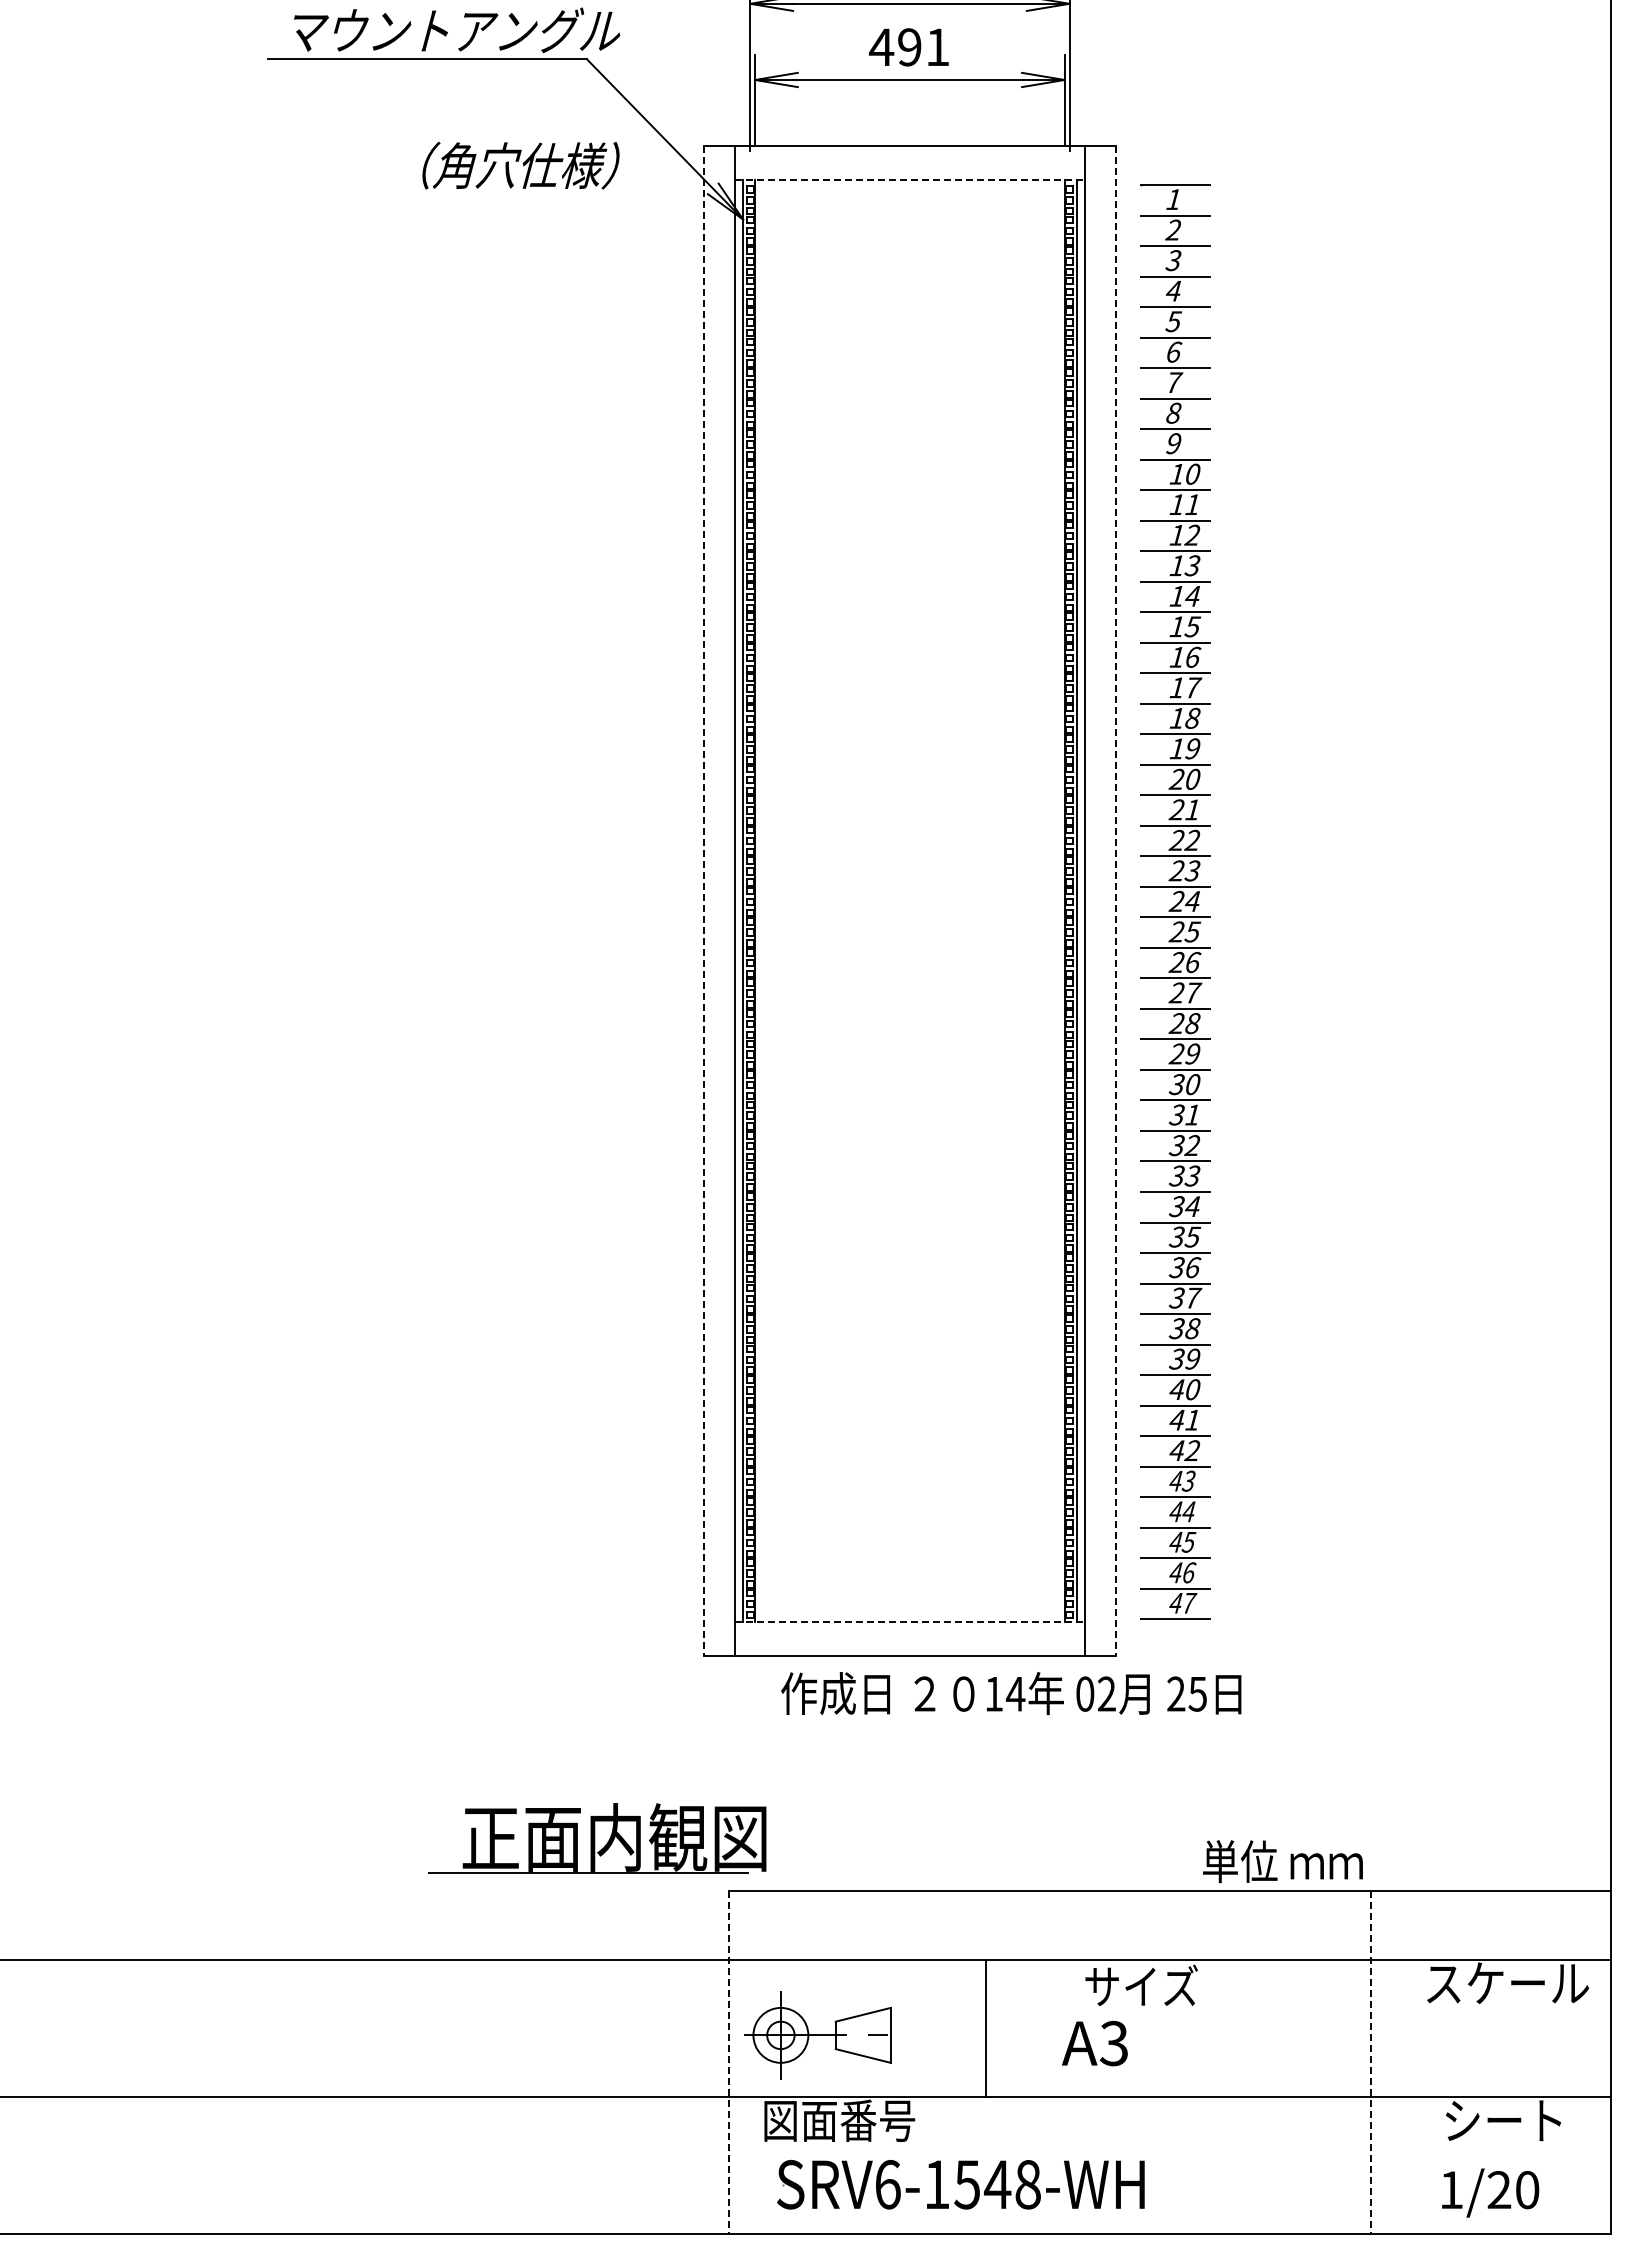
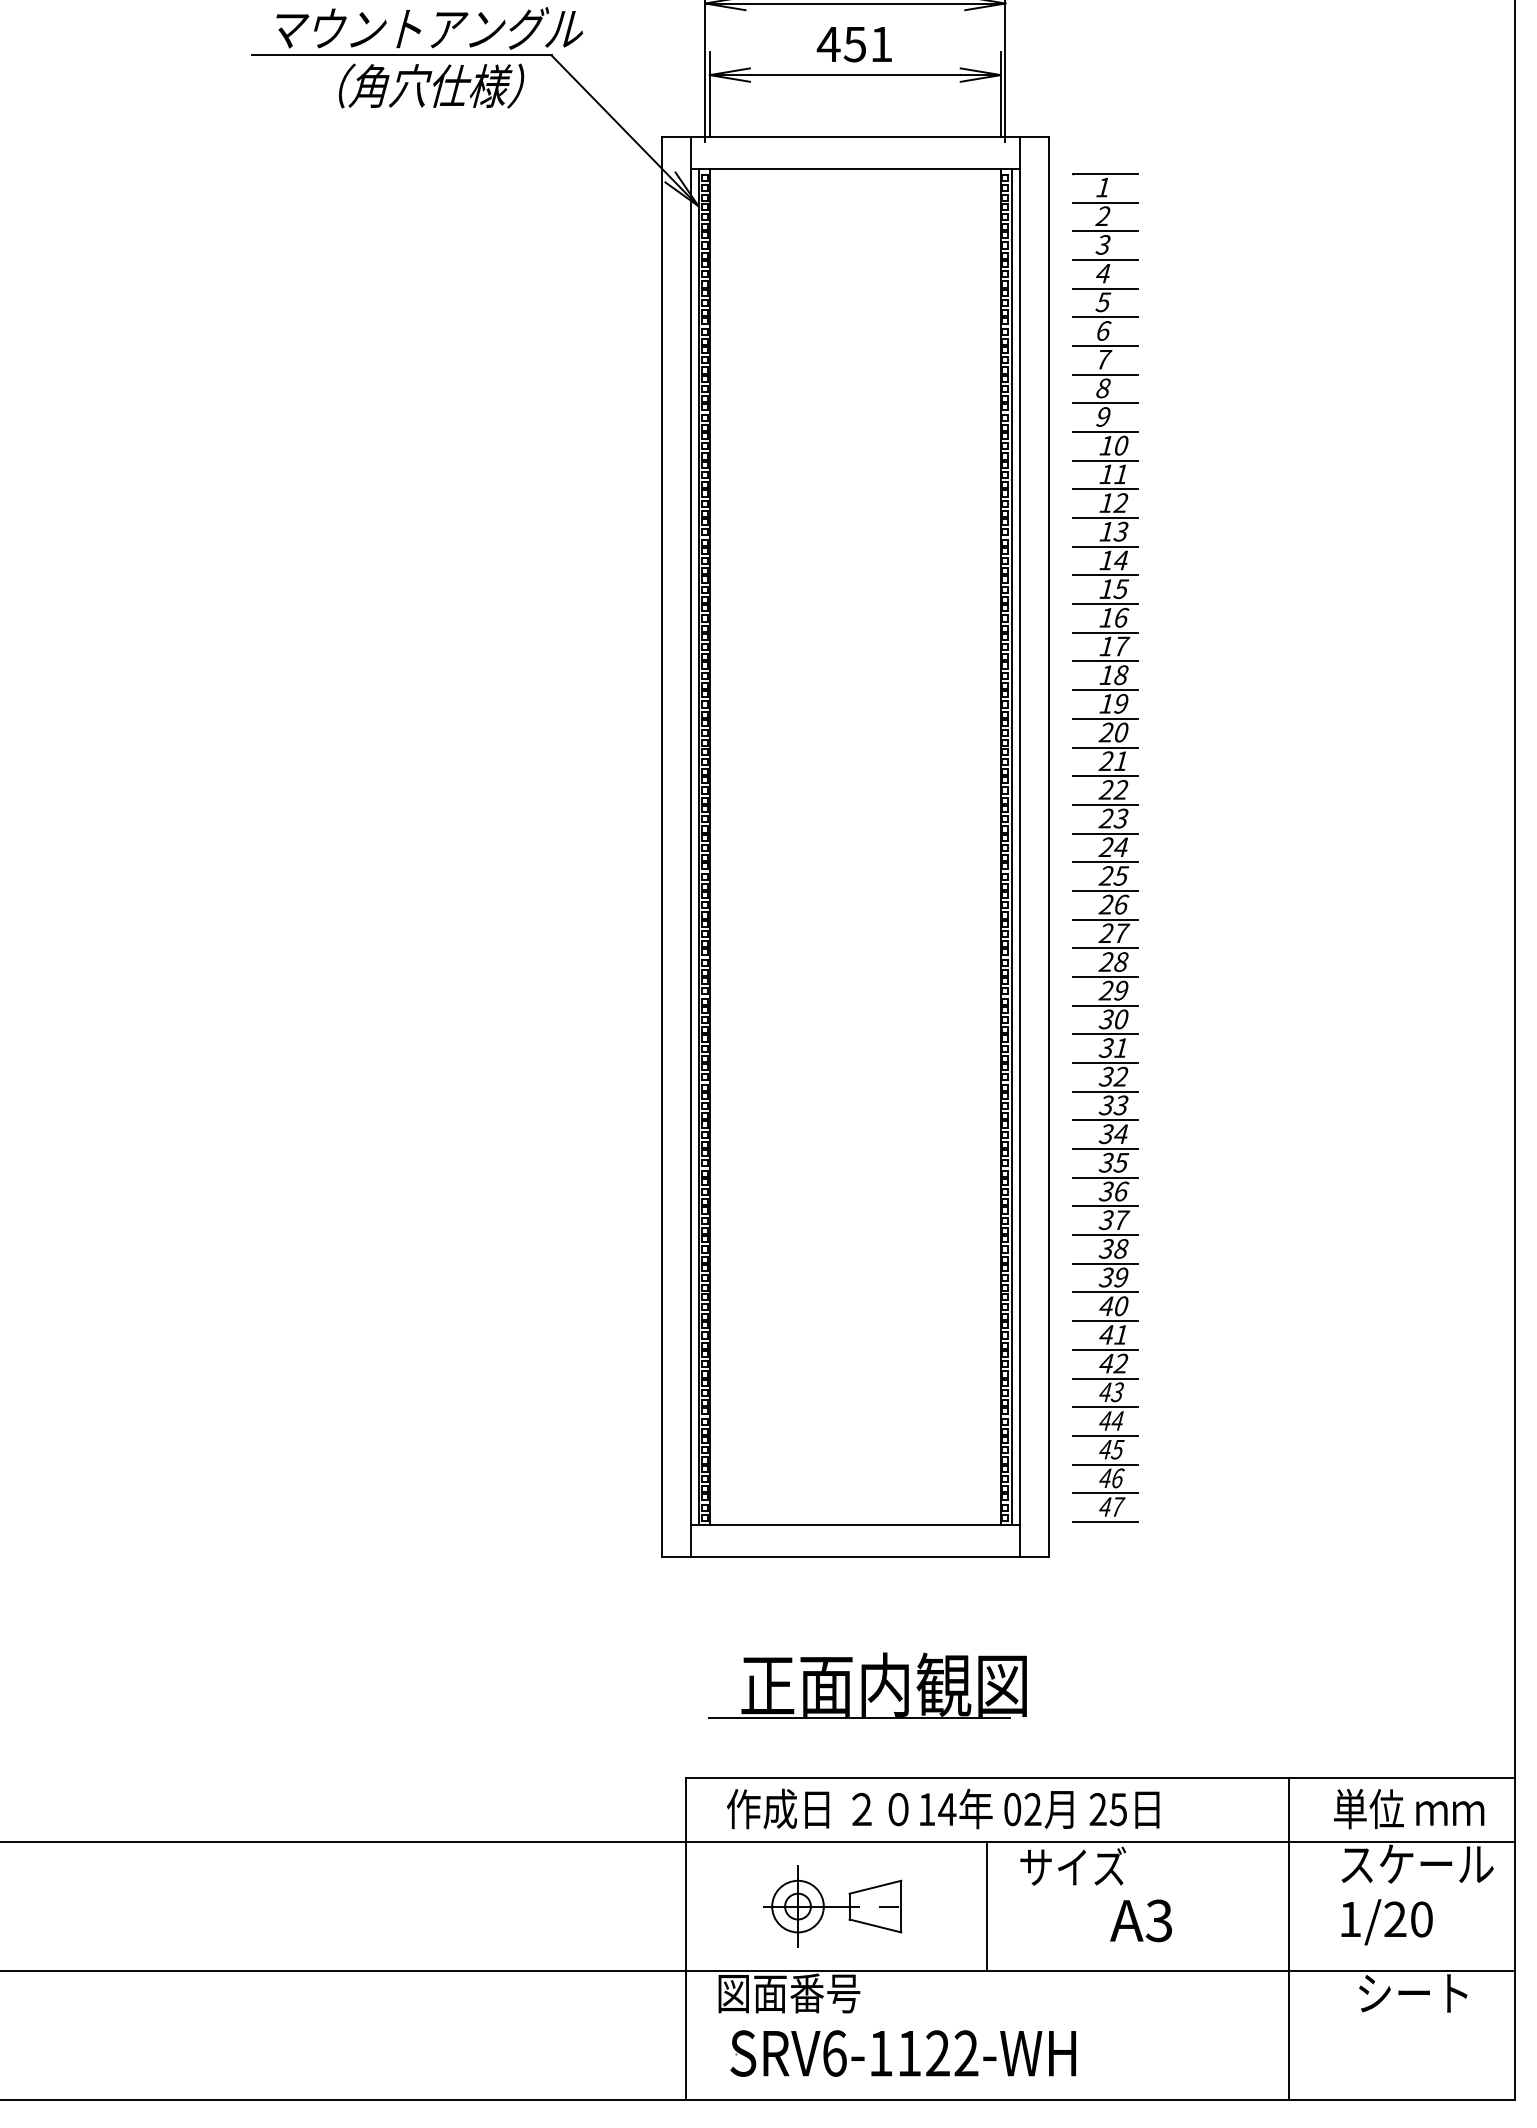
text: (909, 47) -> (854, 44), 491 -> 451
text: (520, 165) -> (431, 85), moved
line: (910, 180) -> (855, 169), dashed -> solid
line: (703, 901) -> (661, 847), dashed -> solid
line: (1115, 901) -> (1048, 847), dashed -> solid
line: (910, 1621) -> (855, 1524), dashed -> solid
text: (1011, 1693) -> (943, 1808), moved
part: (597, 1838) -> (868, 1685), moved
text: (1282, 1861) -> (1408, 1808), moved
line: (986, 2028) -> (987, 1906), moved
part: (817, 2035) -> (832, 1906), moved
text: (1094, 2043) -> (1140, 1920), moved
line: (729, 2062) -> (685, 1938), dashed -> solid
line: (1371, 2062) -> (1289, 1938), dashed -> solid
text: (997, 2184) -> (937, 2053), SRV6-1548-WH -> SRV6-1122-WH
text: (1490, 2192) -> (1387, 1921), moved

